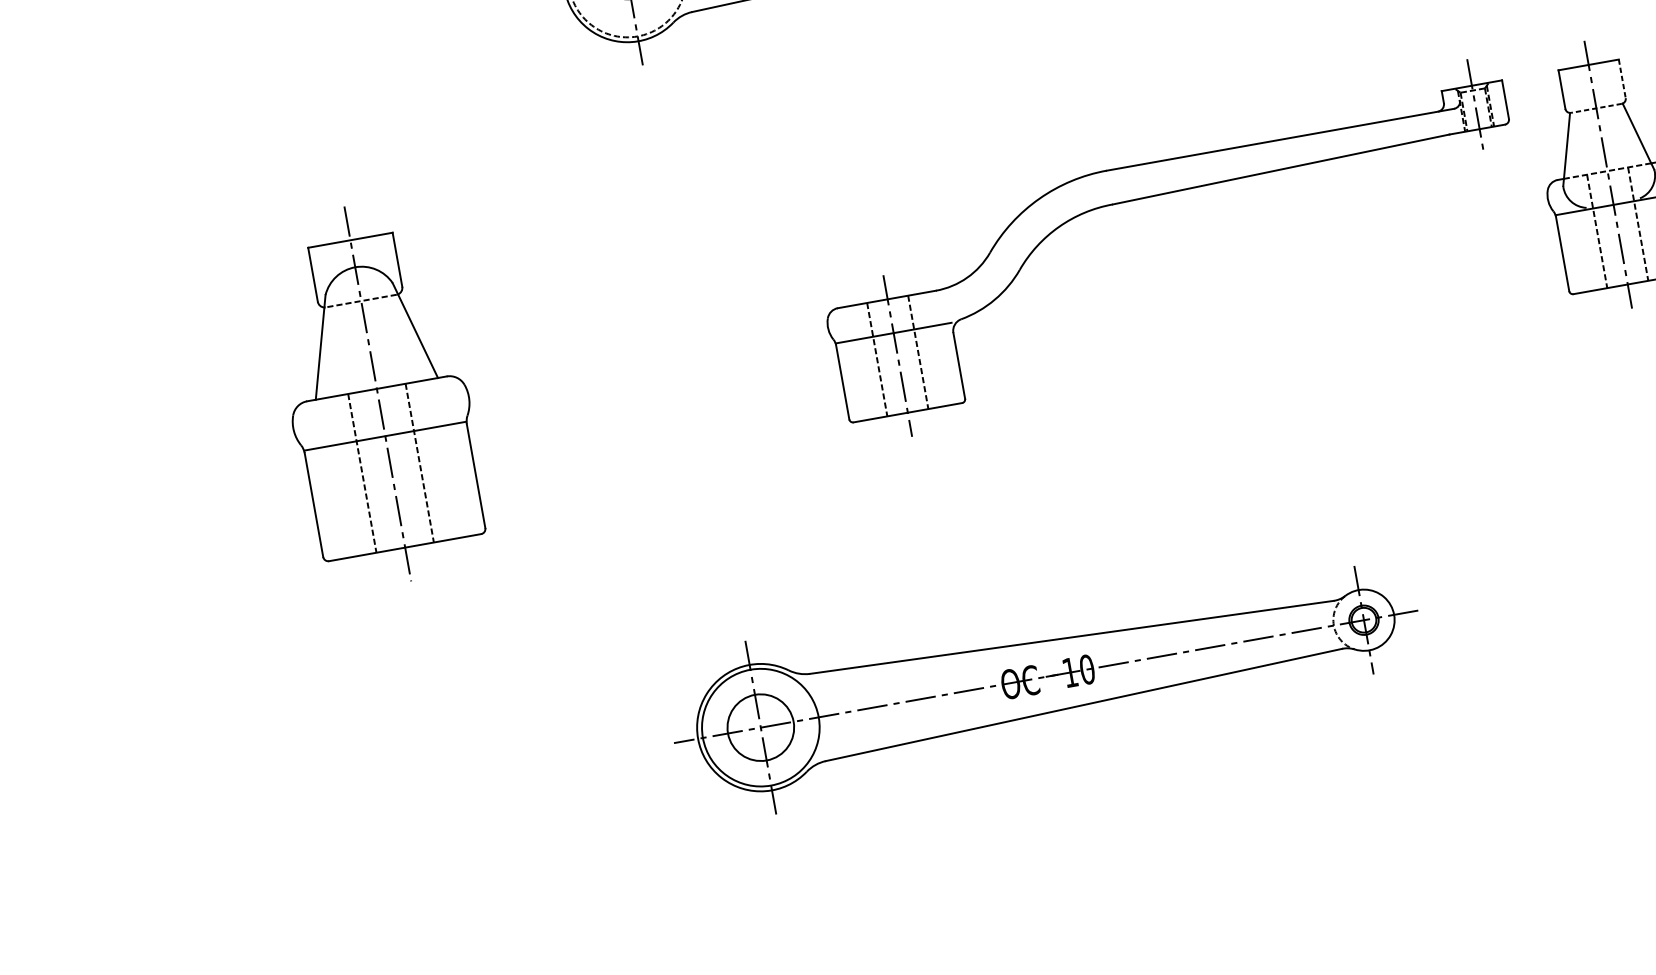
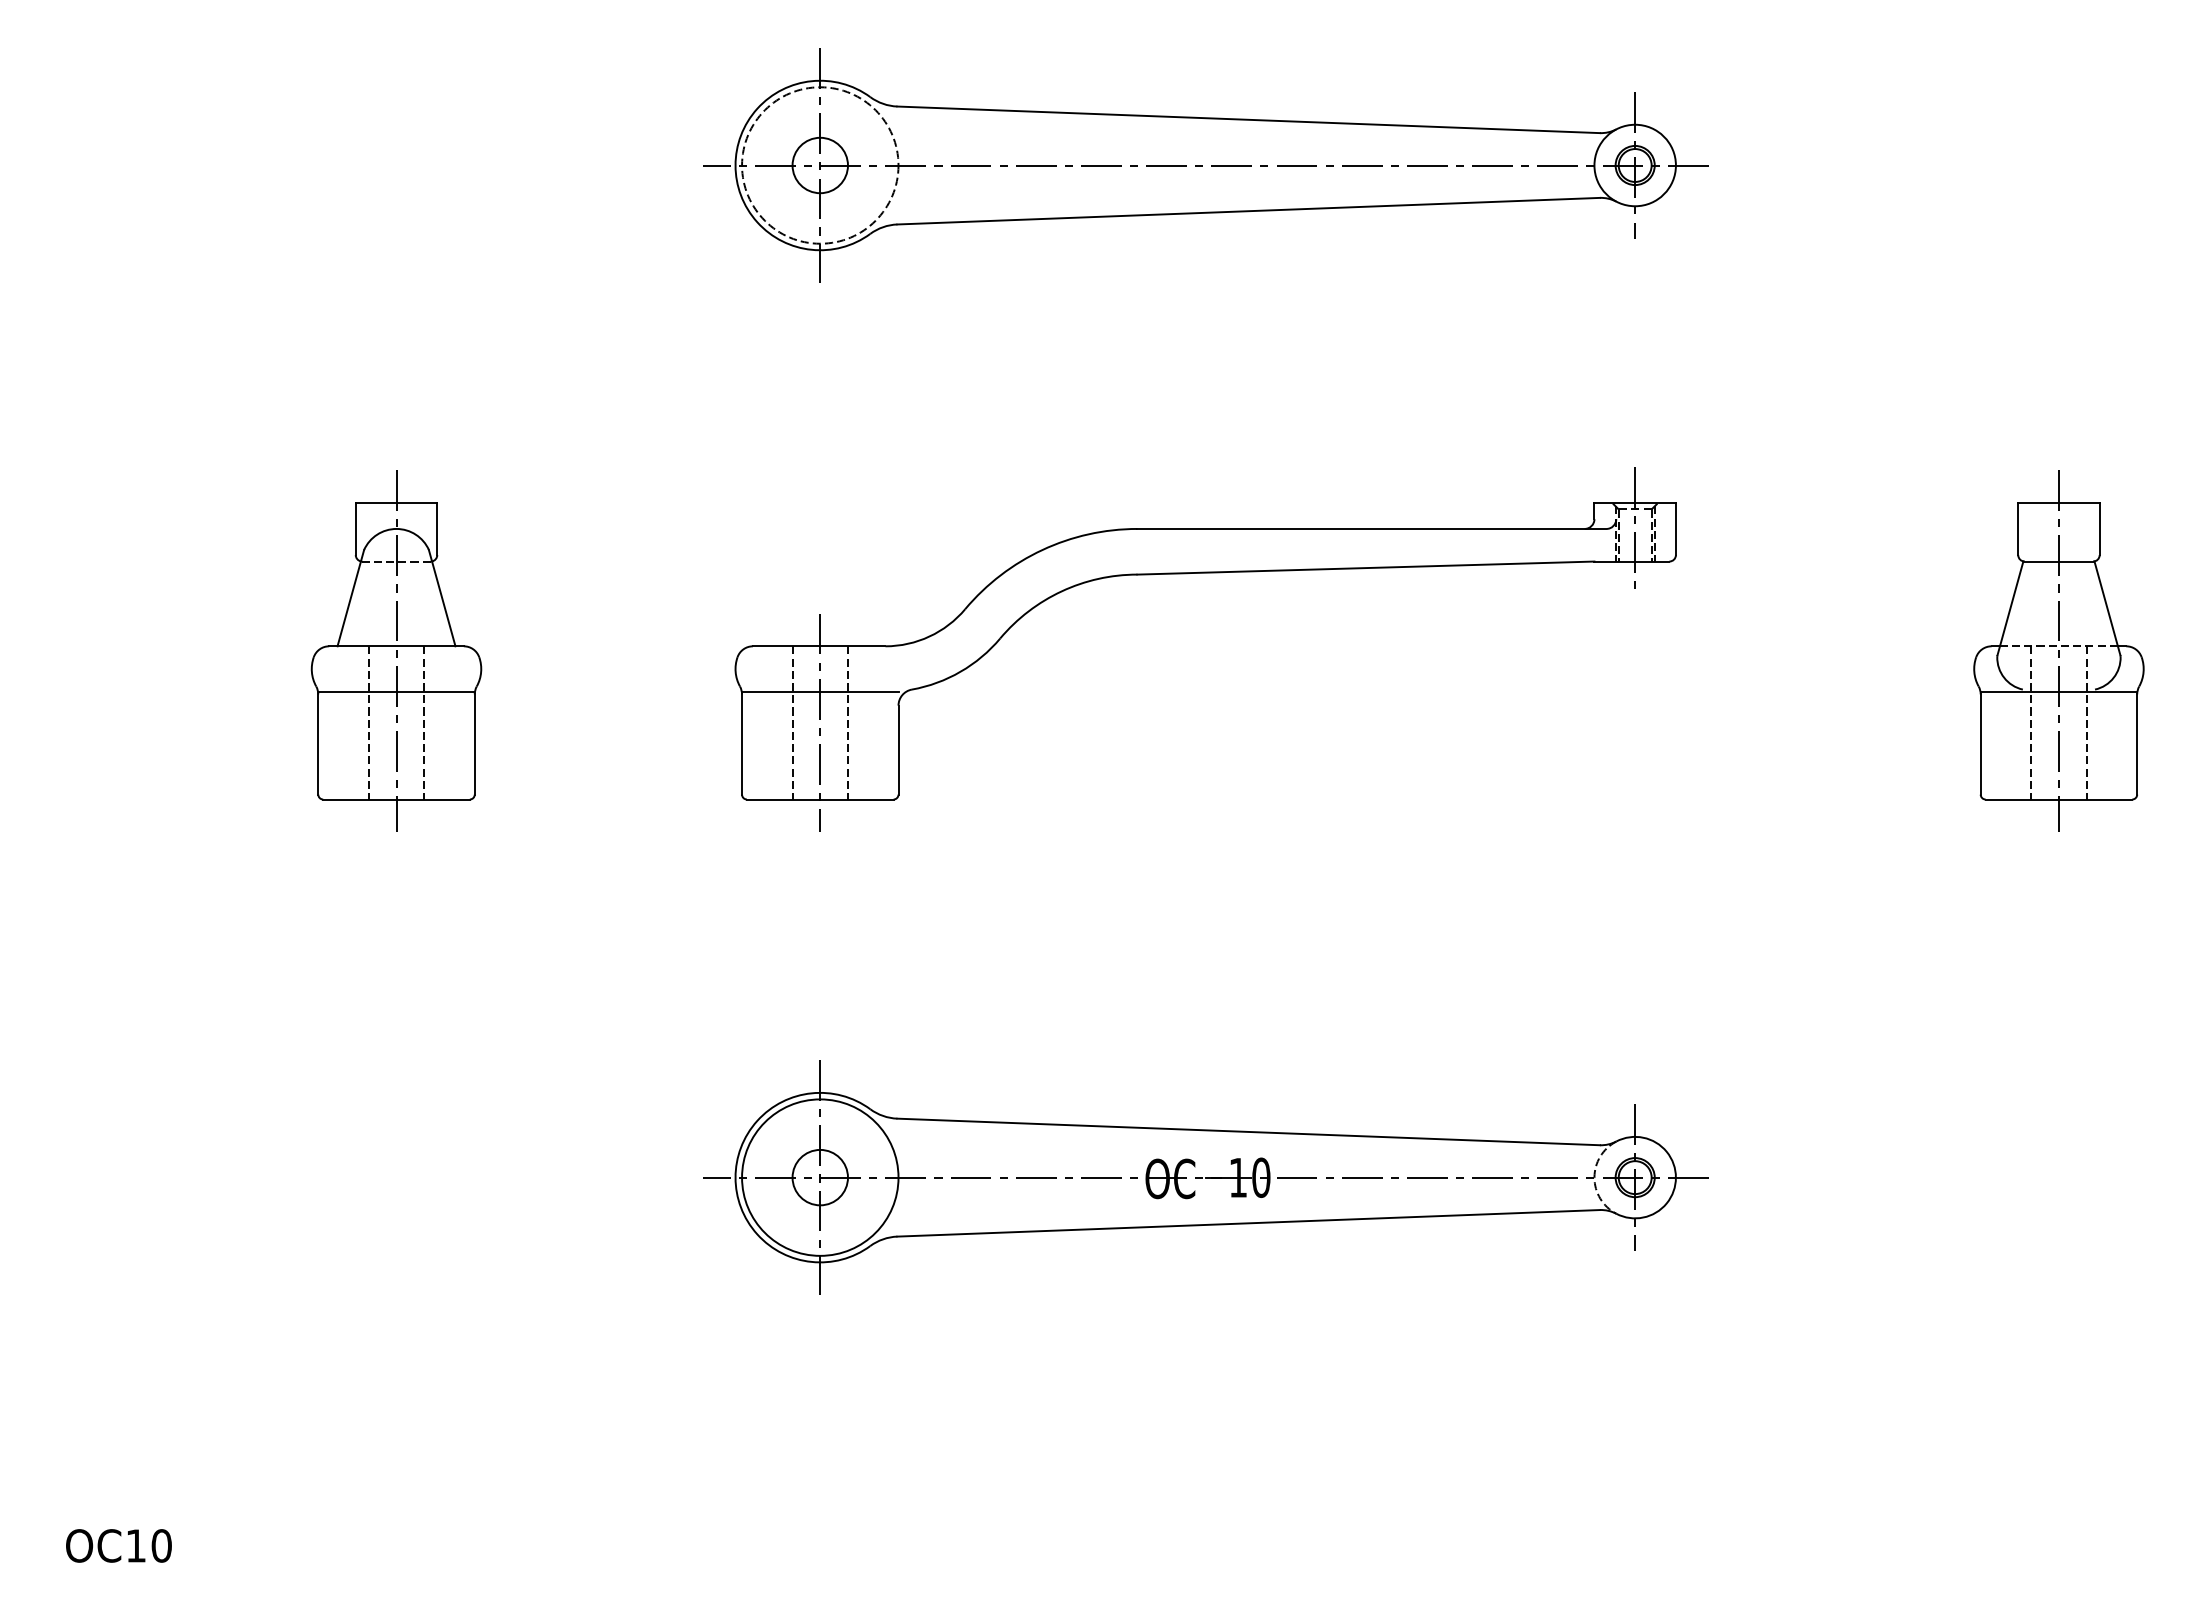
line: (1622, 79) -> (2099, 529), dashed -> solid
line: (1596, 108) -> (2058, 561), dashed -> solid
part: (1163, 194) -> (1205, 573), moved
part: (377, 393) -> (396, 650), size x0.71
circle: (760, 727) -> (819, 1177), size x0.62

